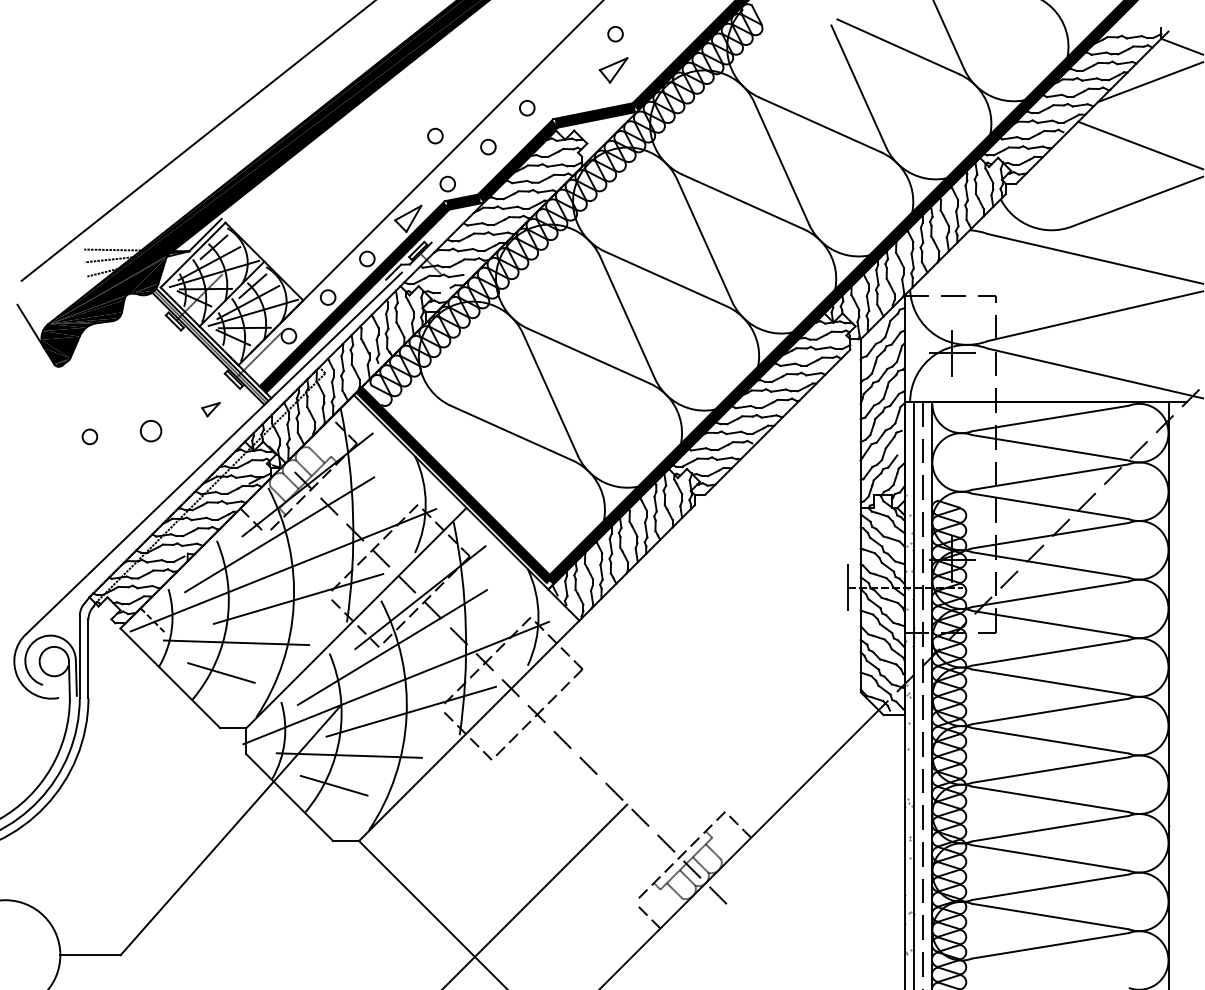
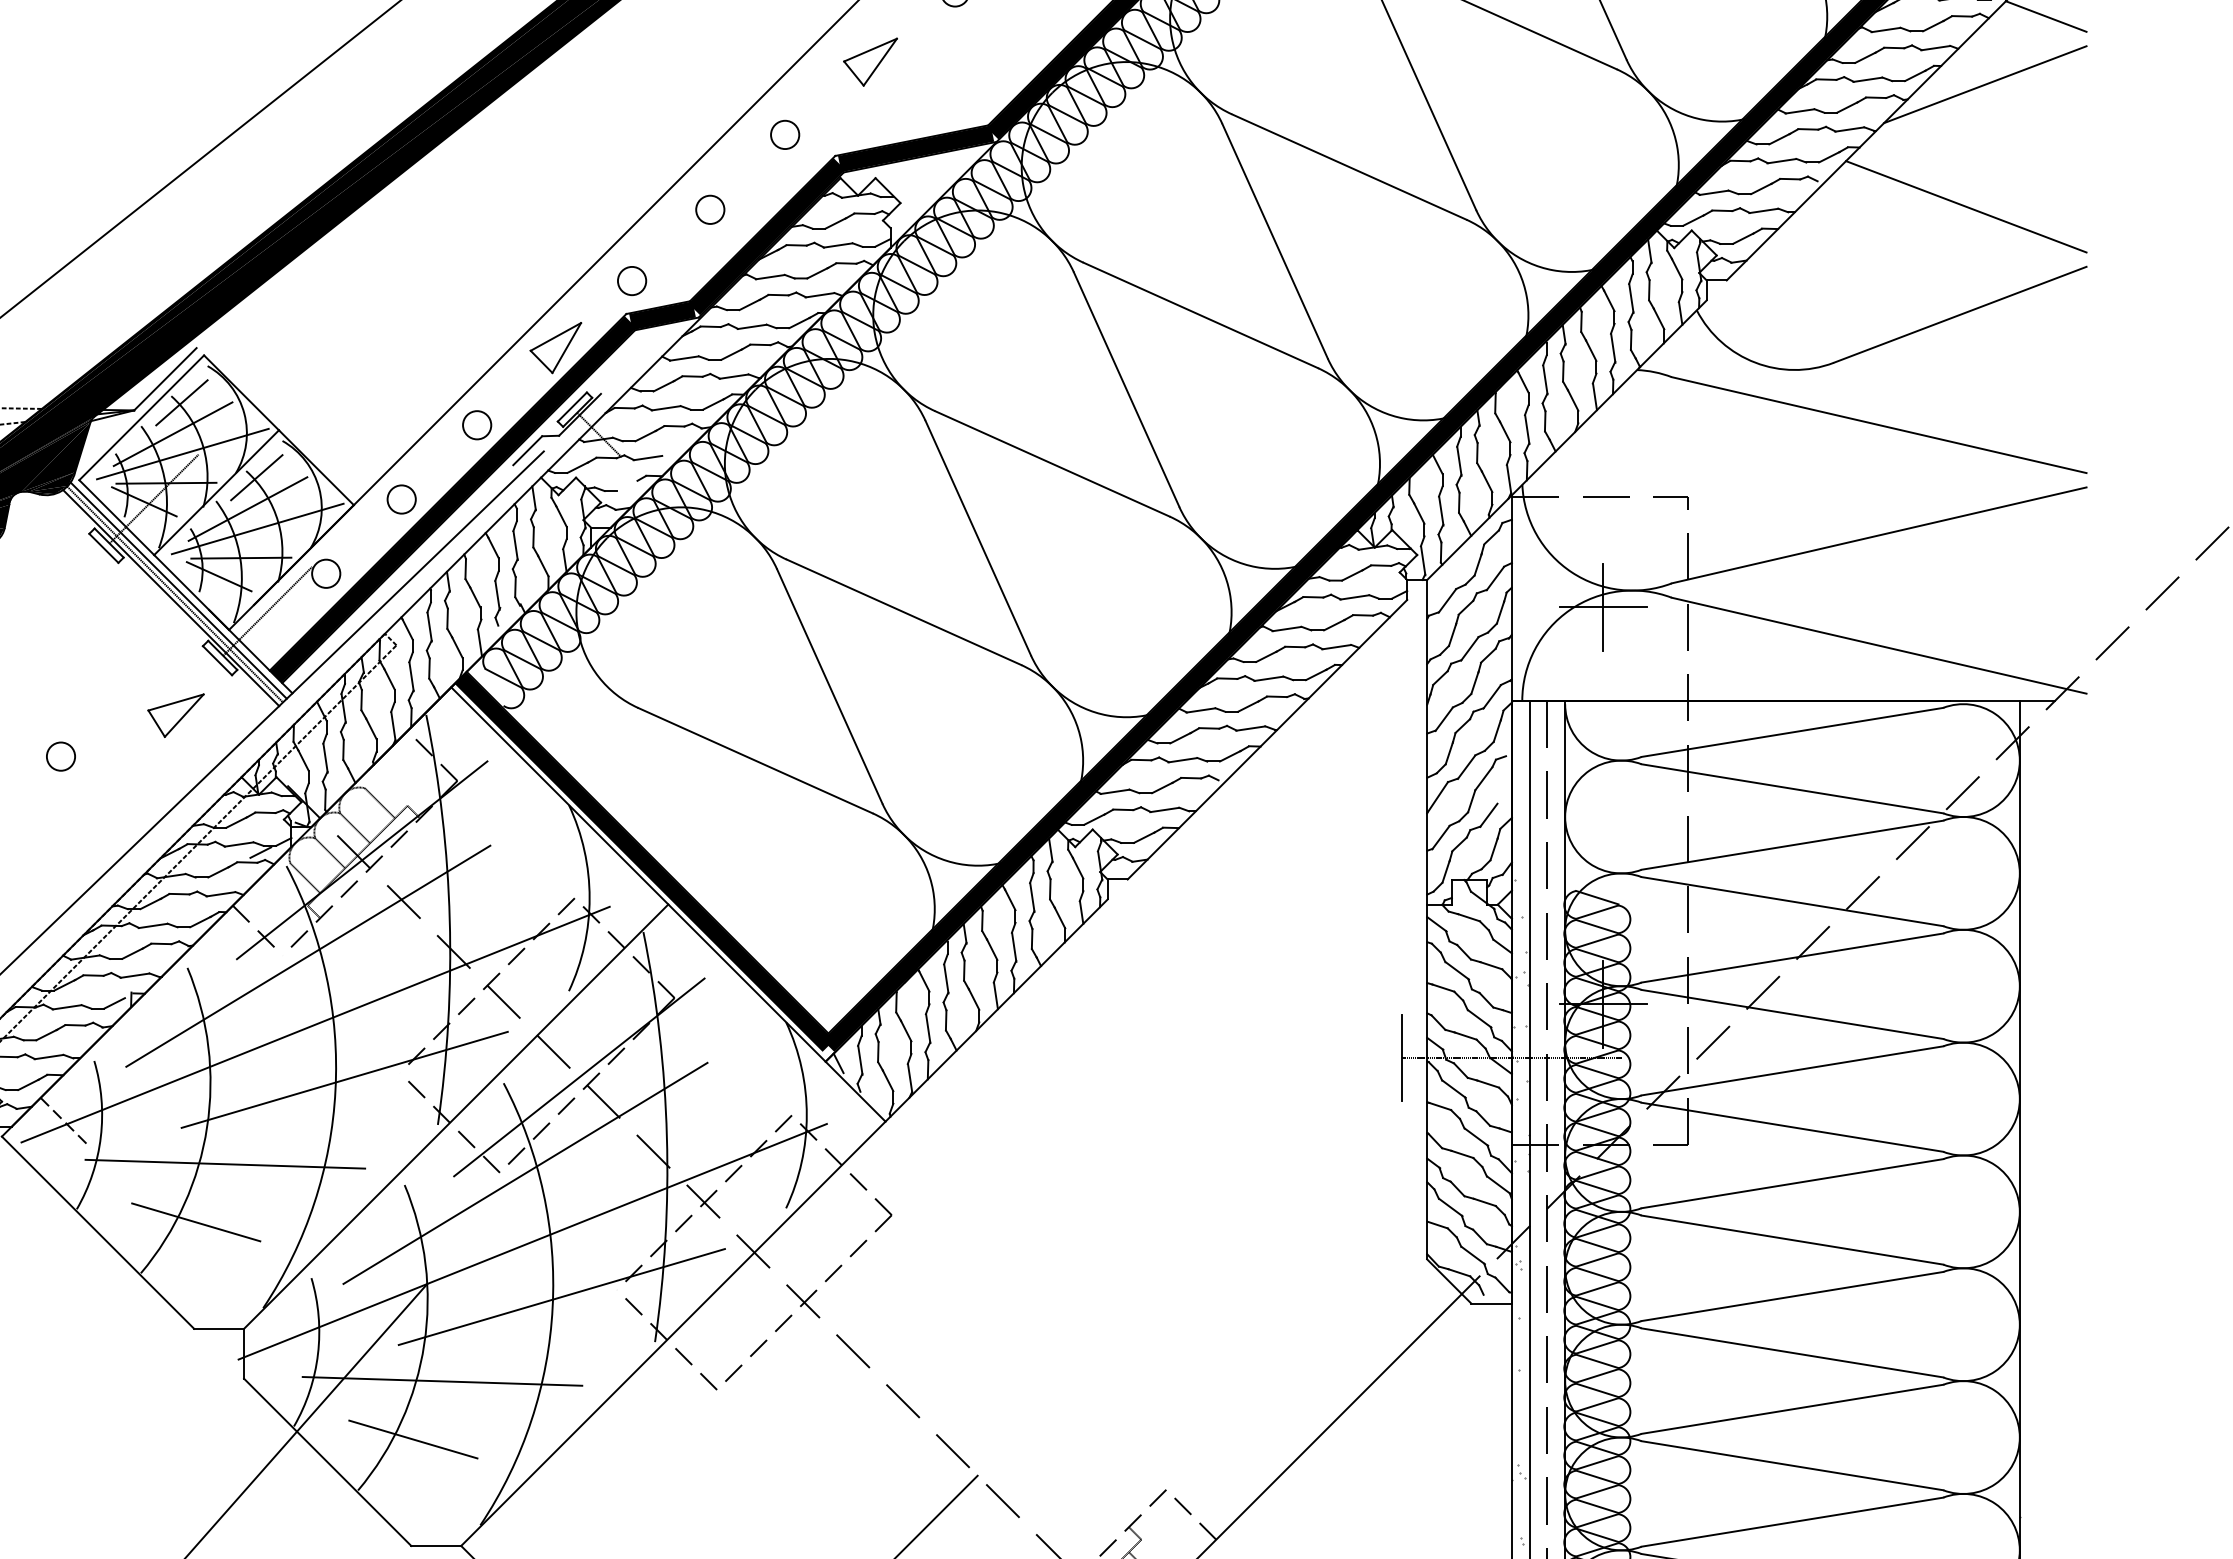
part: (613, 70) -> (870, 62), moved
circle: (435, 135) -> (608, 187), removed
part: (210, 409) -> (175, 715), size x1.67
circle: (151, 430) -> (61, 755), size x0.71

